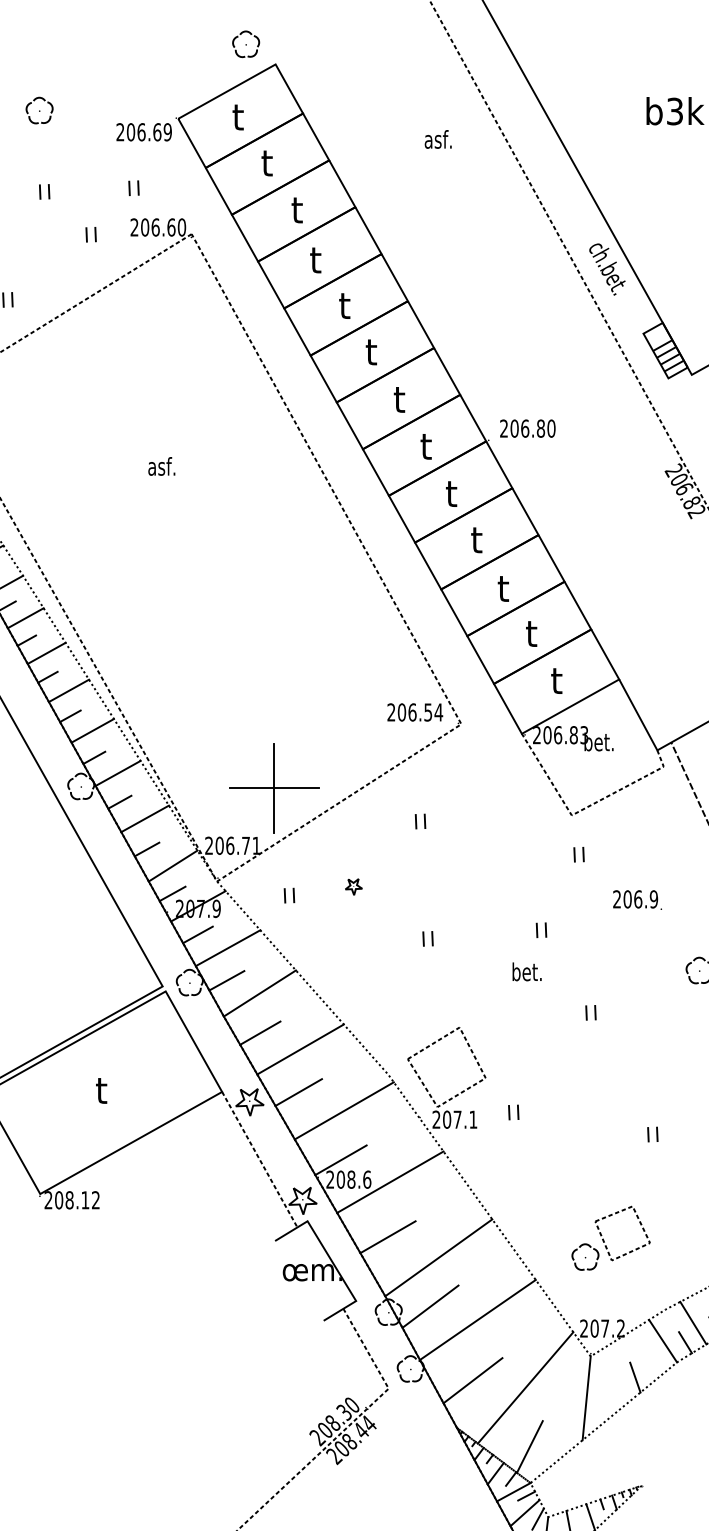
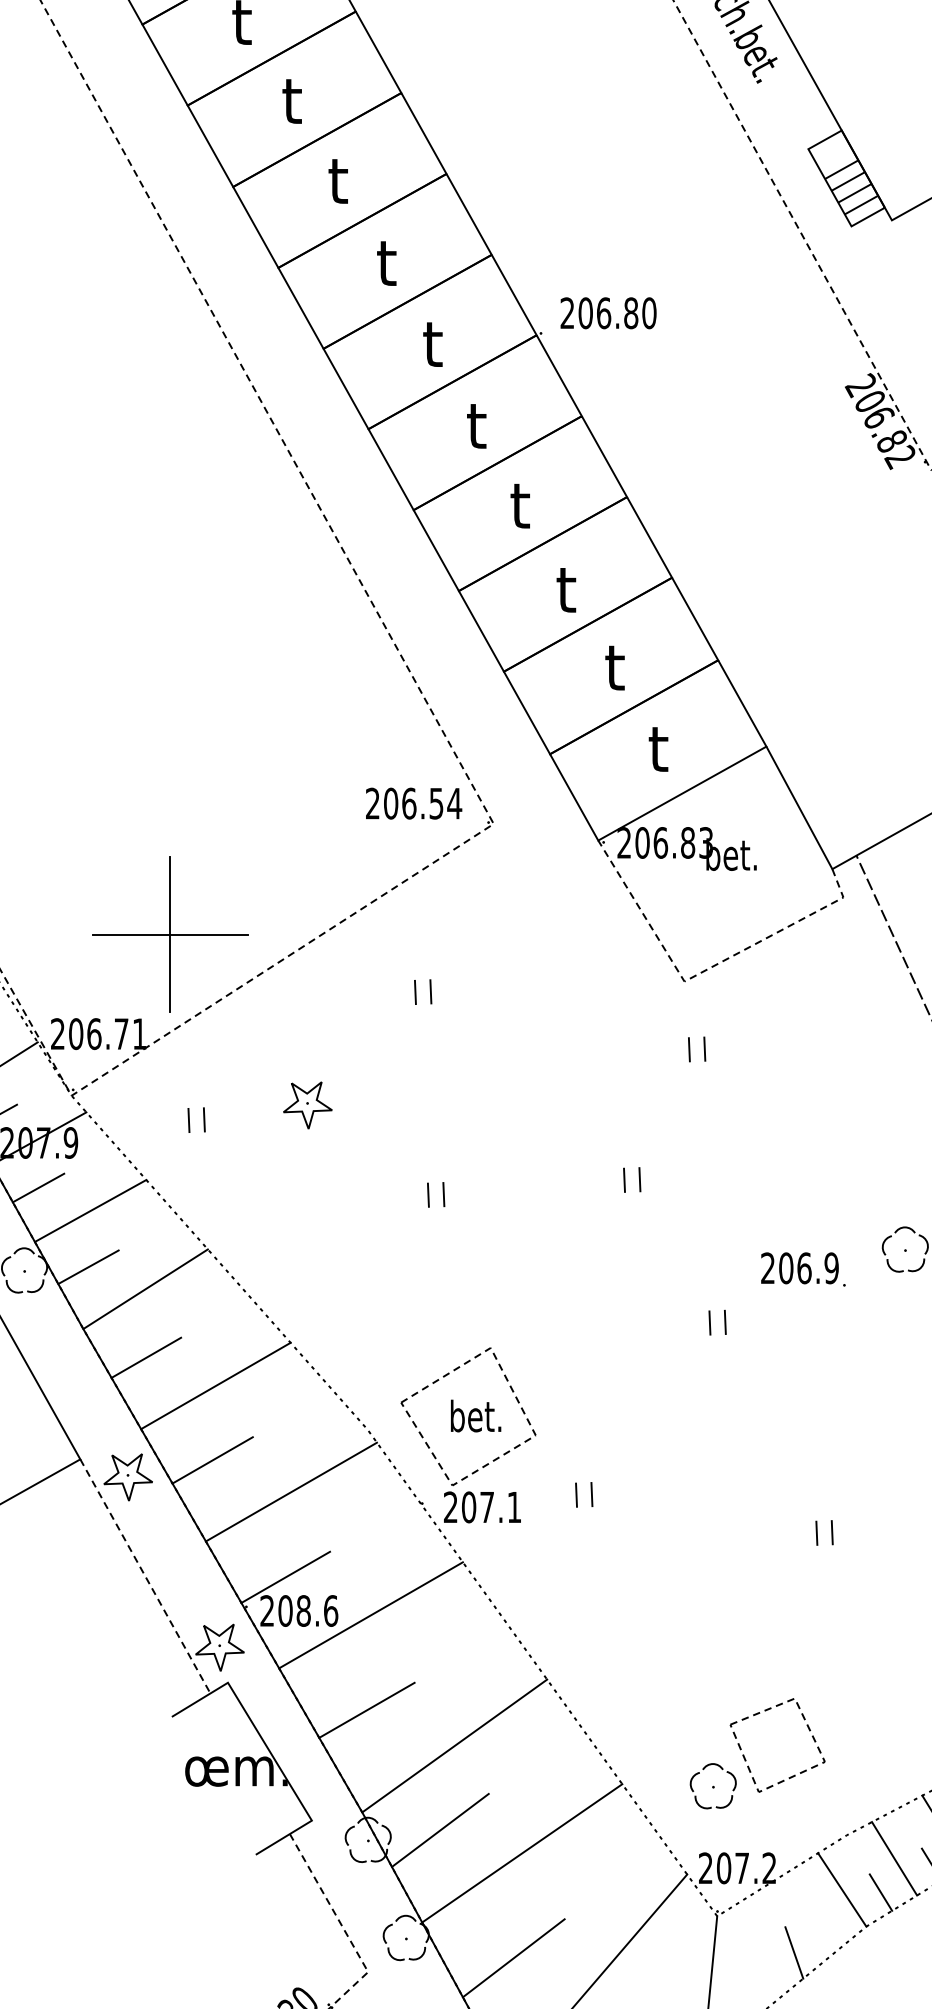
part: (353, 886) -> (307, 1104), size x1.67
text: (637, 899) -> (803, 1268), moved
text: (526, 971) -> (474, 1415), moved
part: (604, 1240) -> (746, 1757), moved

